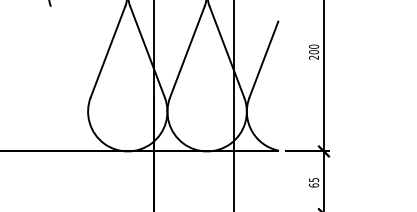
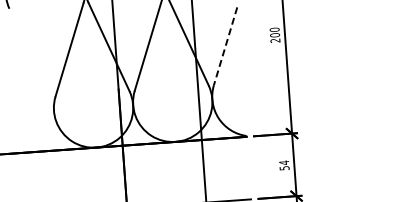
line: (263, 59) -> (225, 46), solid -> dashed
text: (314, 182) -> (284, 165), 65 -> 54

